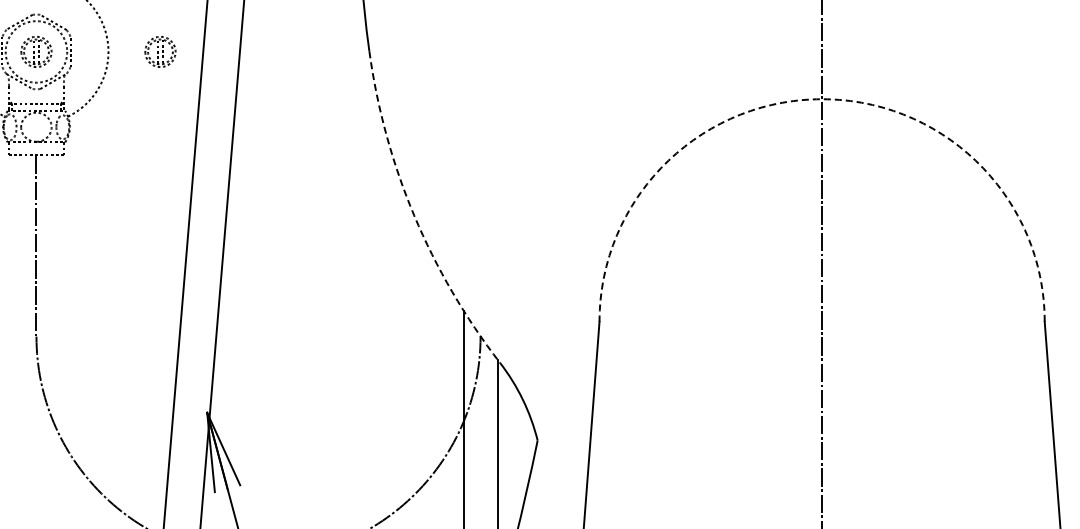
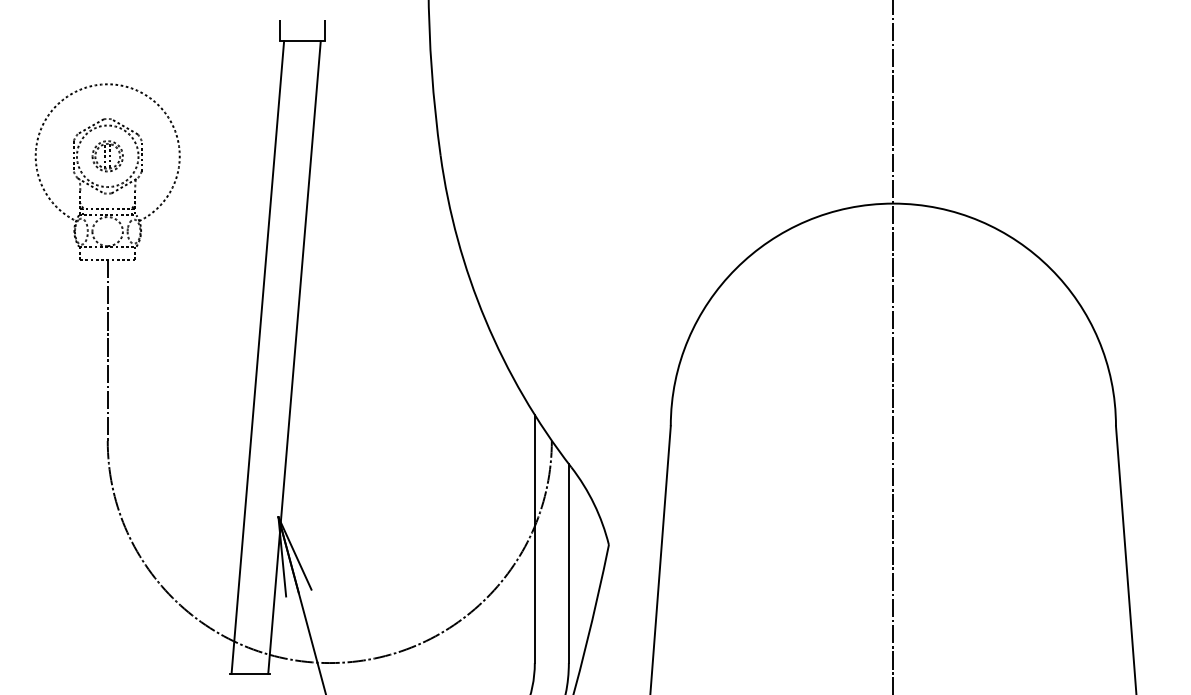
part: (160, 52) -> (231, 156), removed
arc: (822, 99) -> (893, 203), dashed -> solid
arc: (414, 216) -> (485, 320), dashed -> solid

